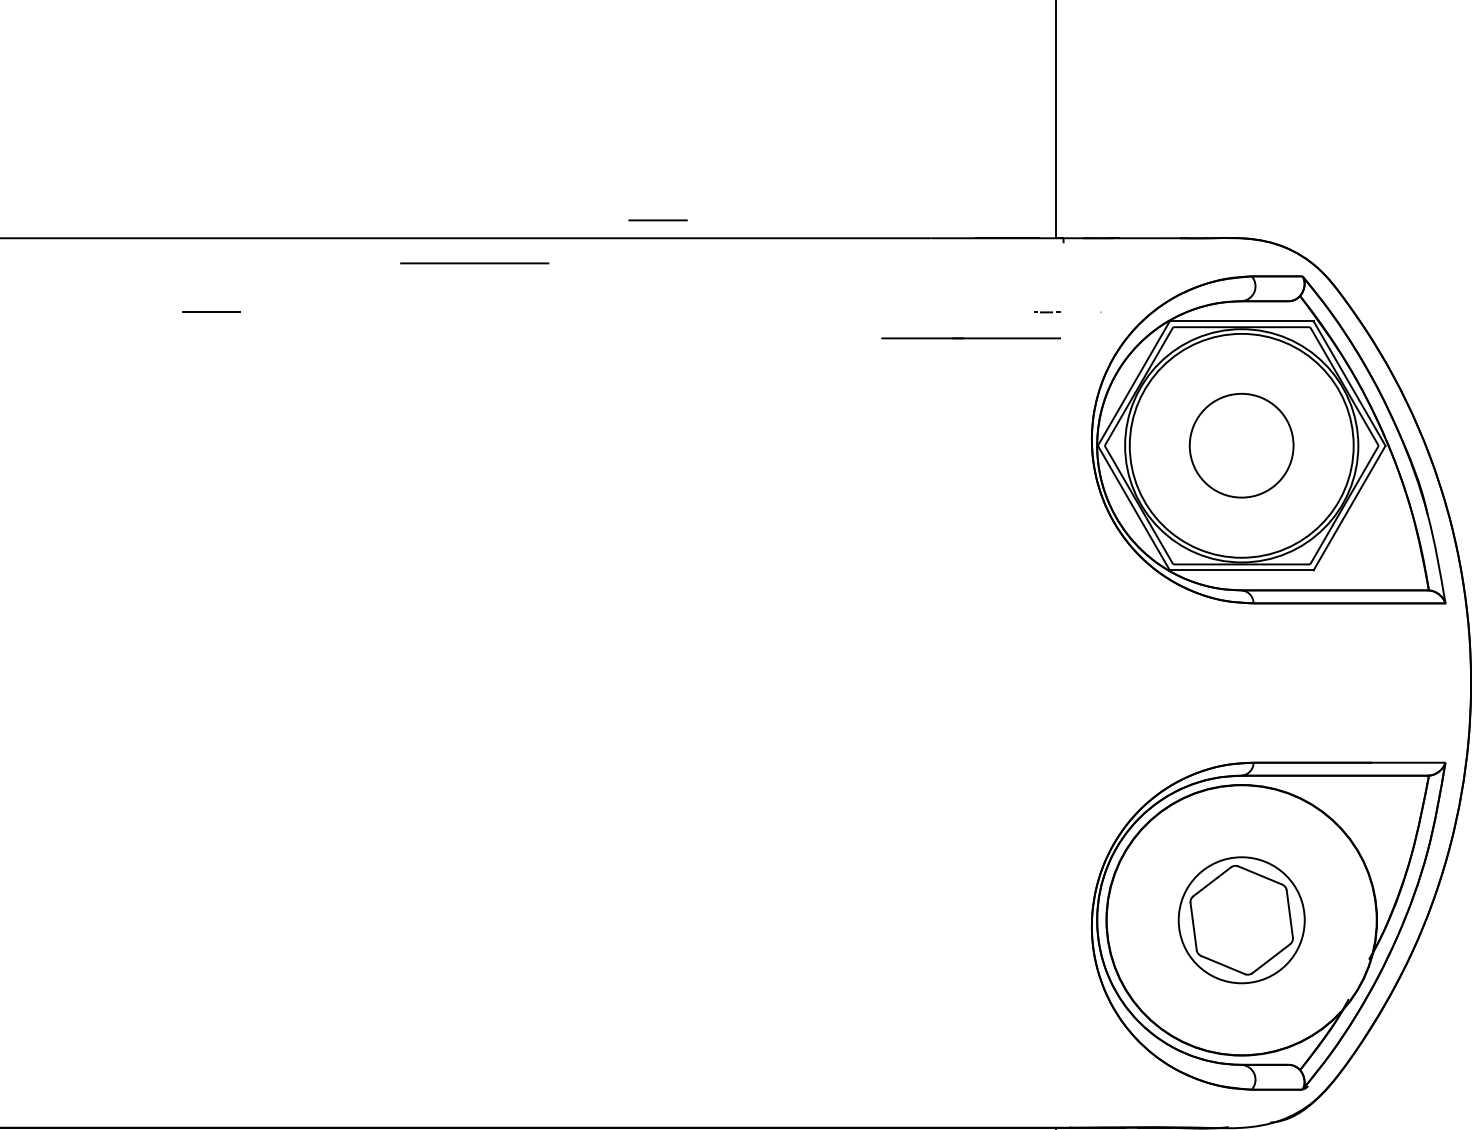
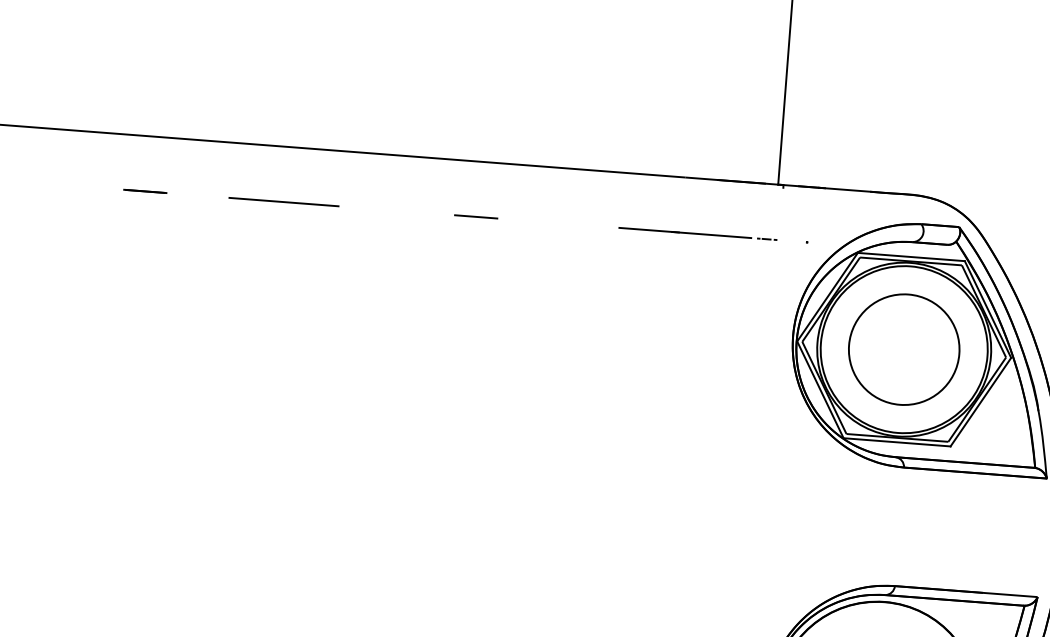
line: (657, 220) -> (475, 216), moved
line: (474, 263) -> (283, 202), moved
line: (970, 338) -> (684, 233), moved
circle: (1241, 445) -> (904, 349), size x1.43

